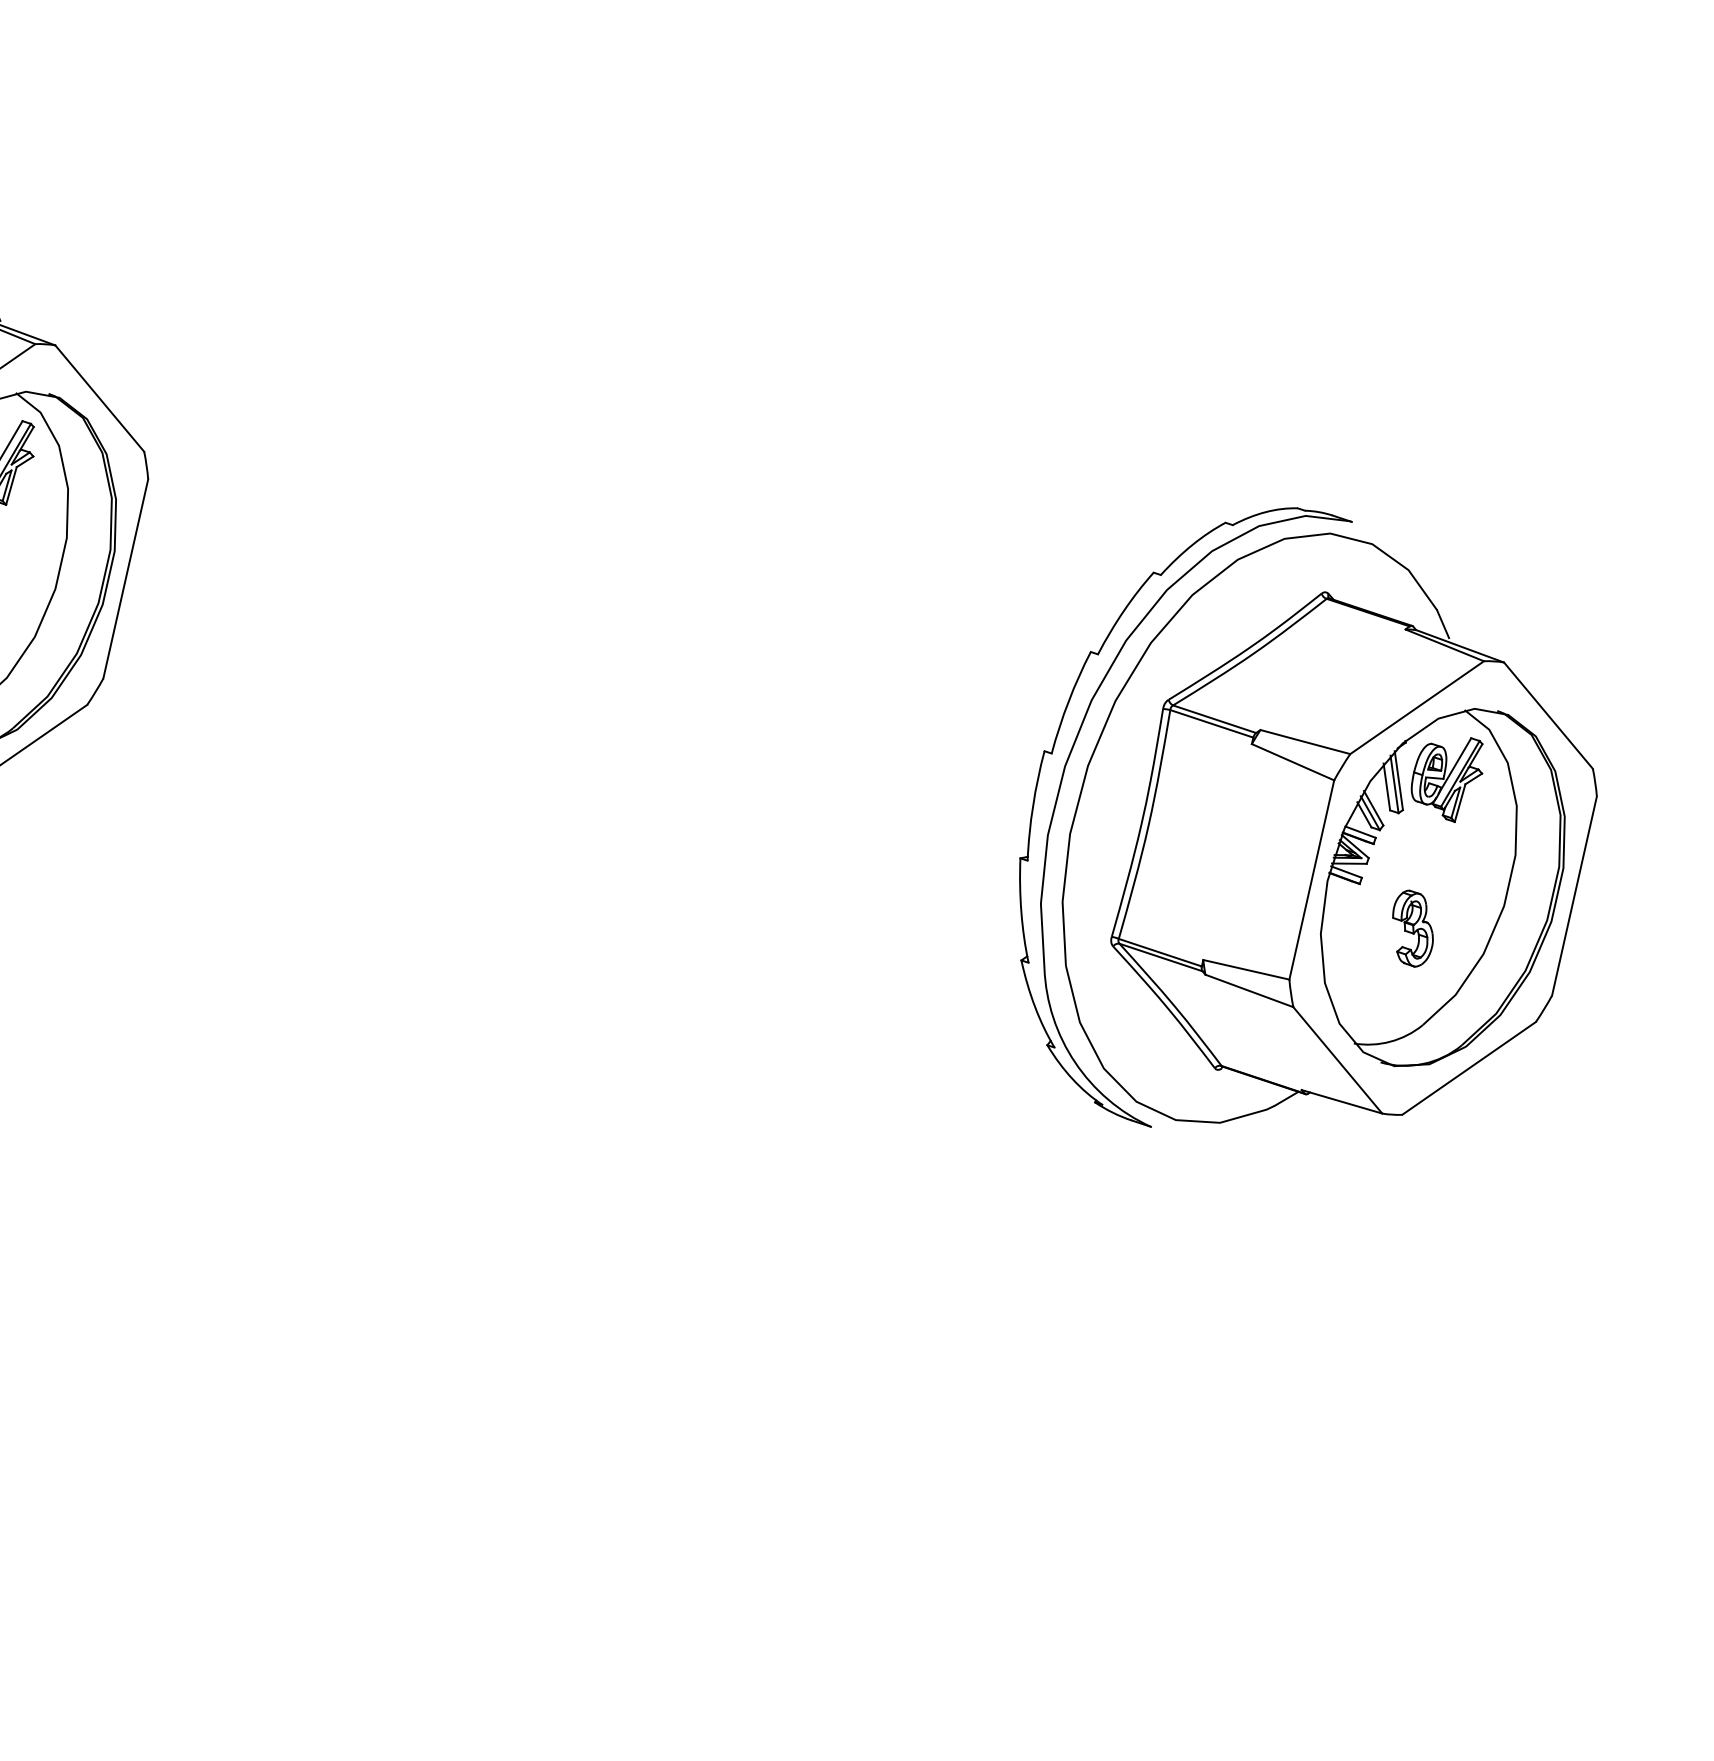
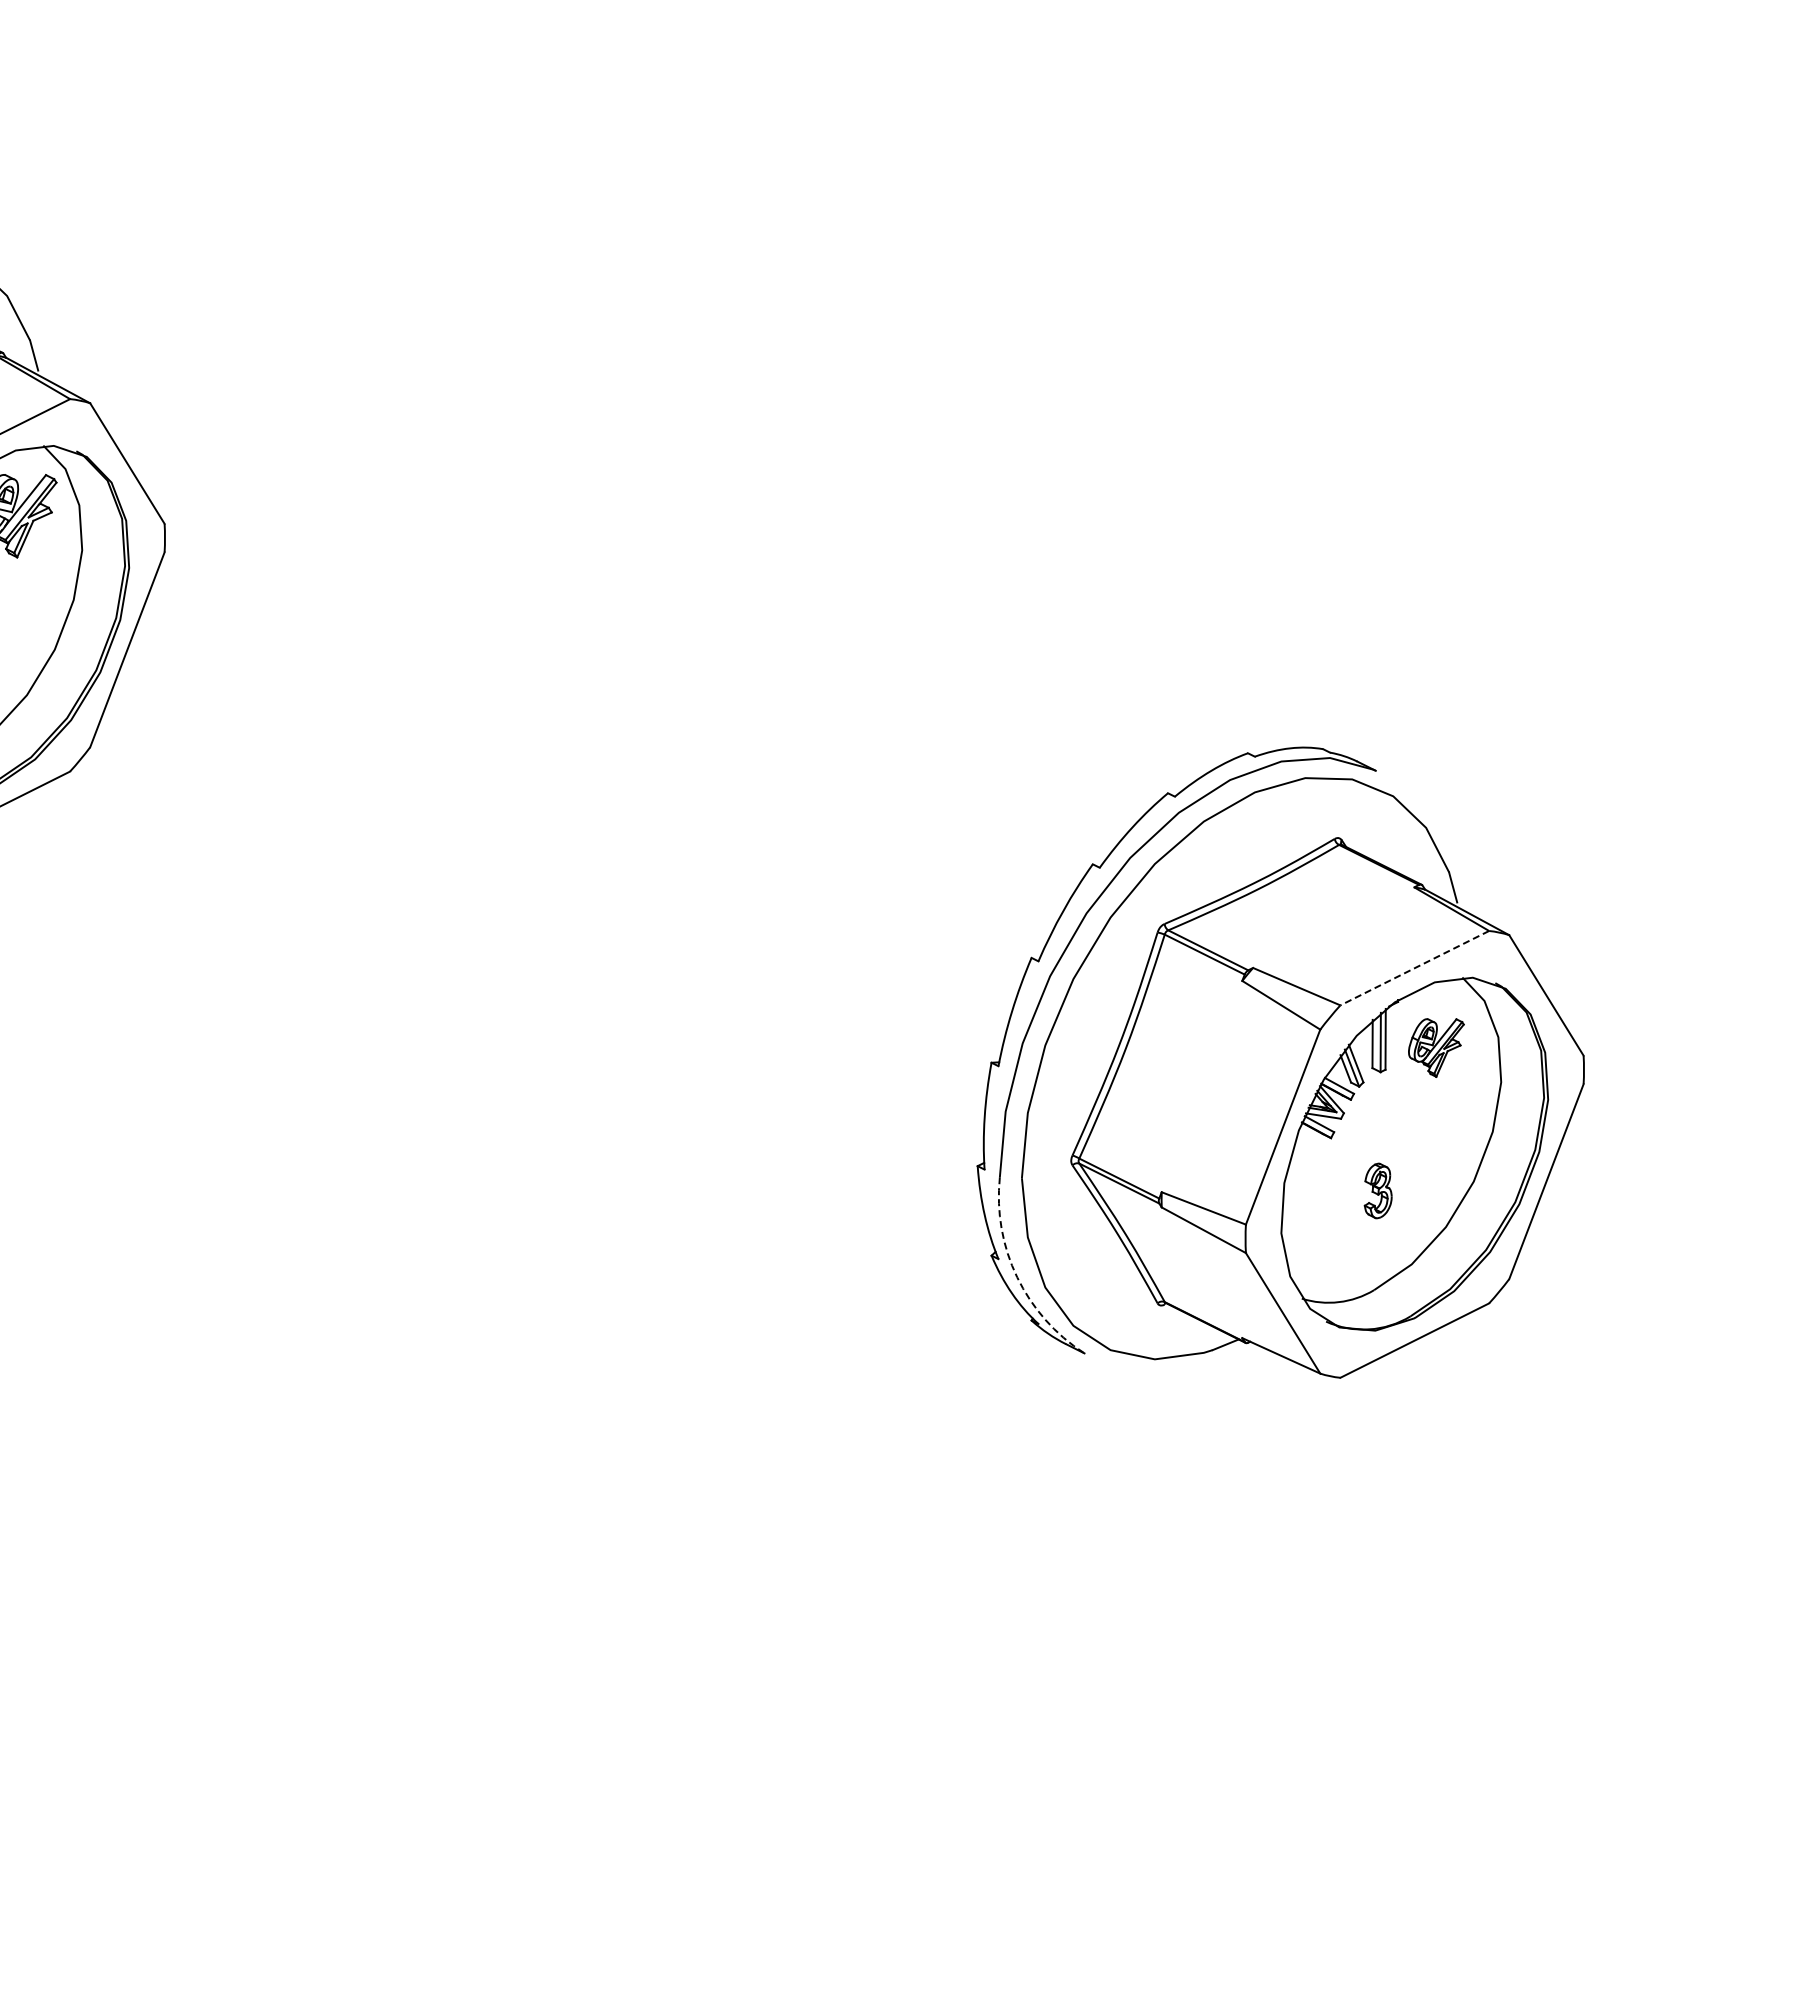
line: (1416, 708) -> (1414, 968), solid -> dashed
part: (1449, 781) -> (1436, 1047), size x0.7
part: (1413, 928) -> (1378, 1190), size x0.7
arc: (1075, 1062) -> (1017, 1277), solid -> dashed

